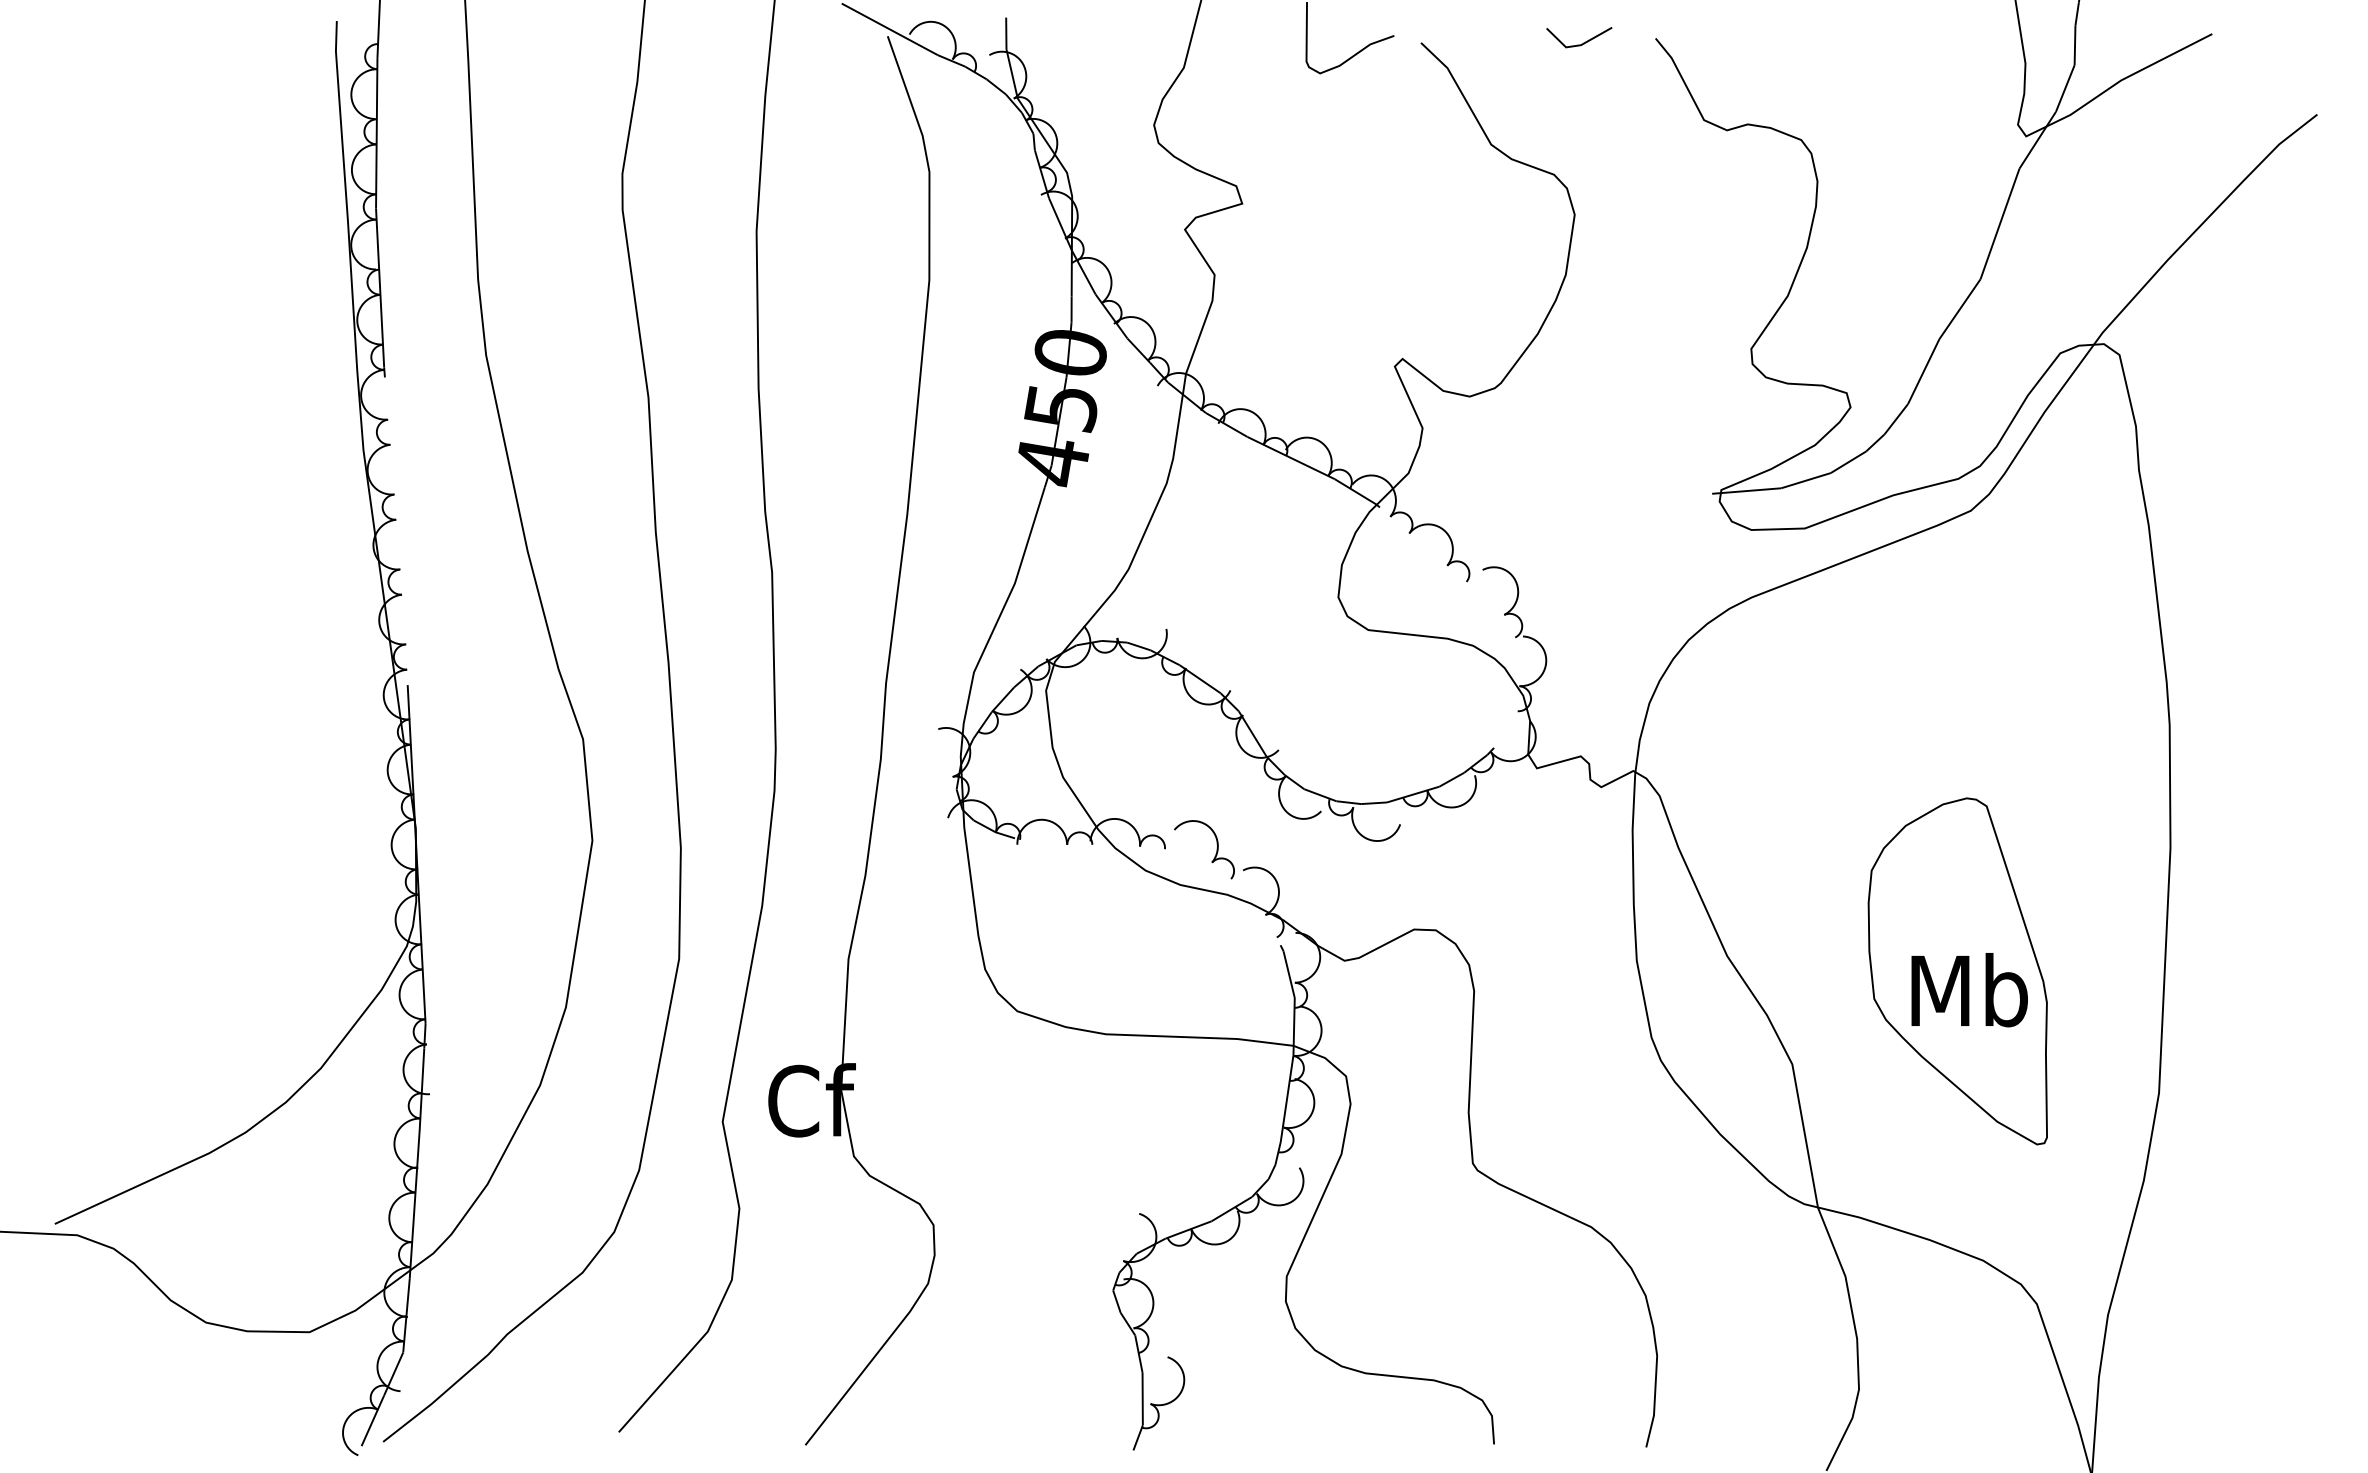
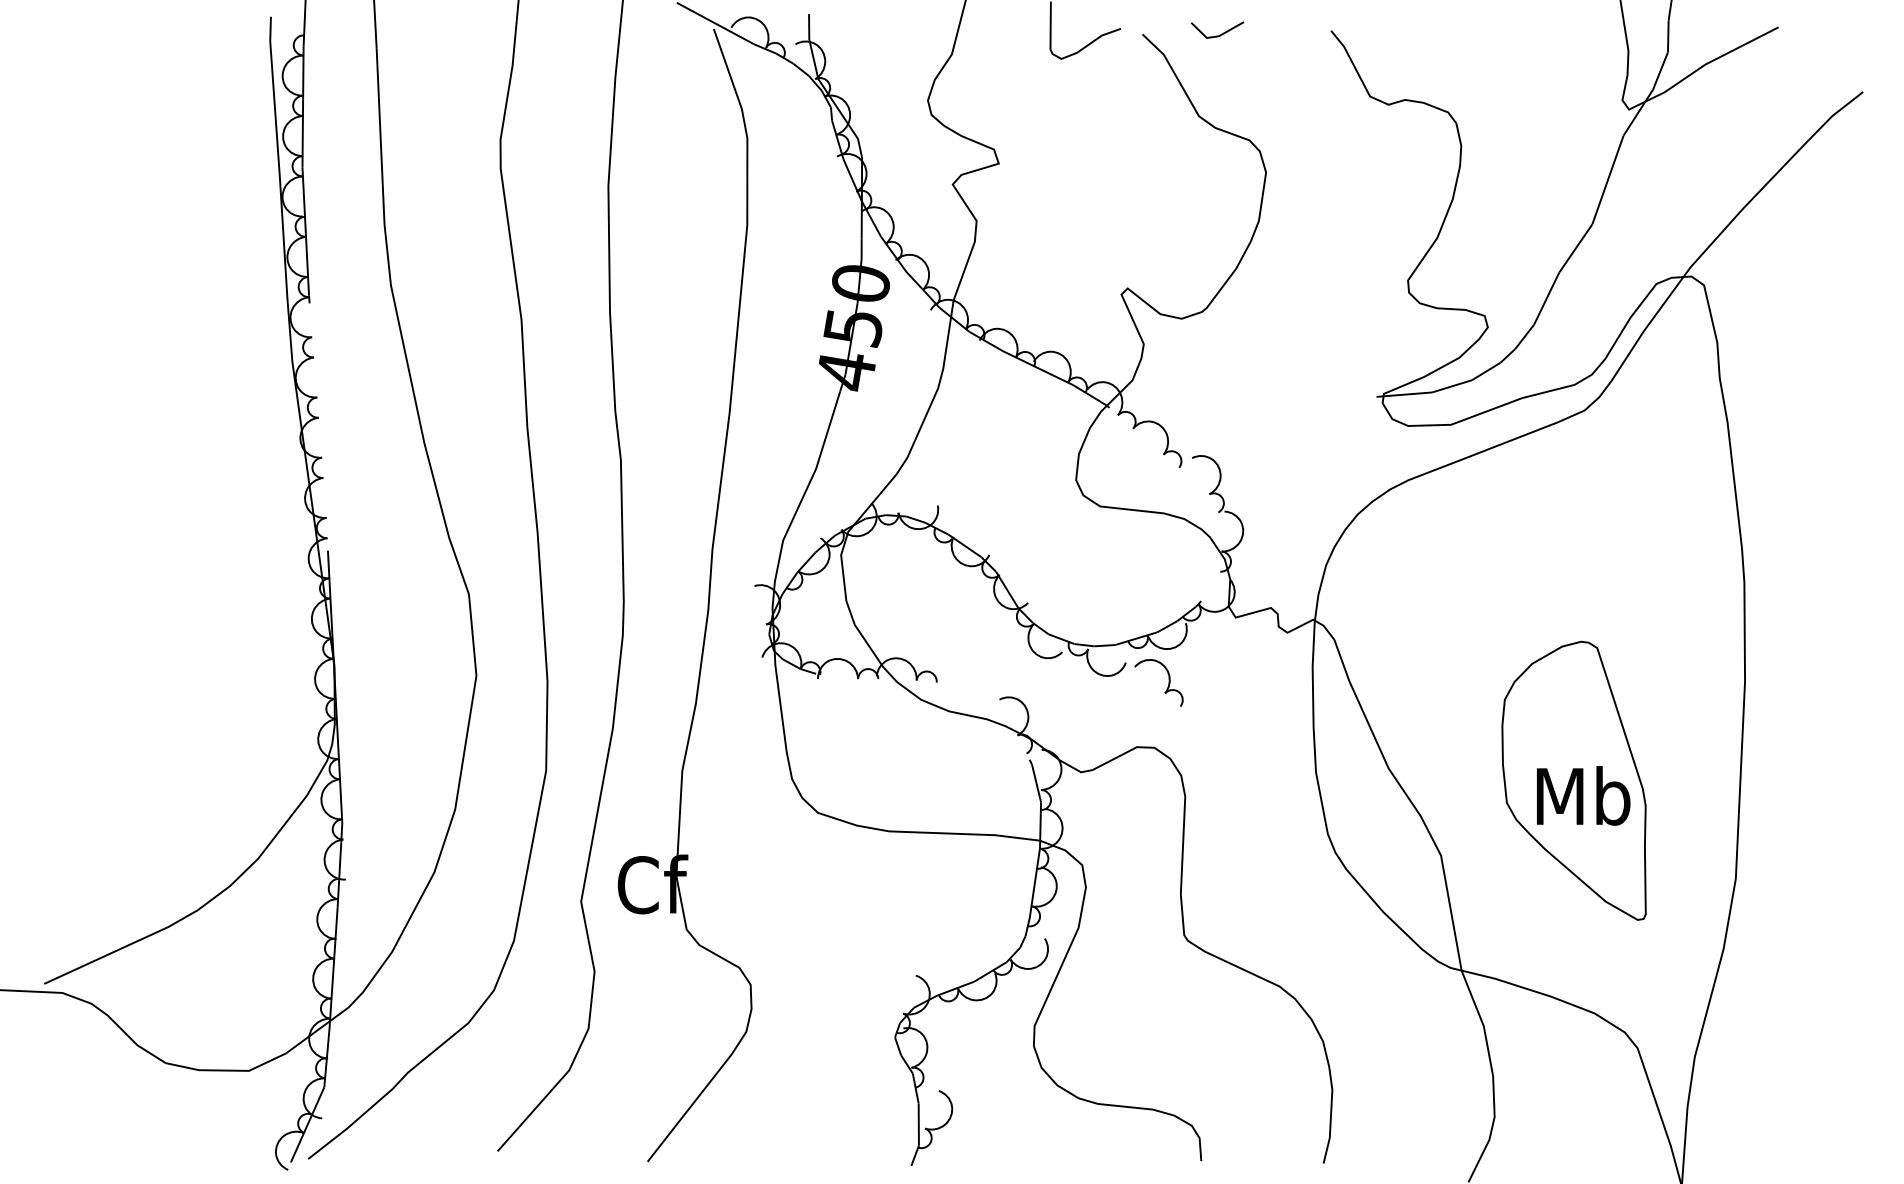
line: (1581, 43) -> (1219, 34), moved
part: (1215, 853) -> (1167, 686), moved

